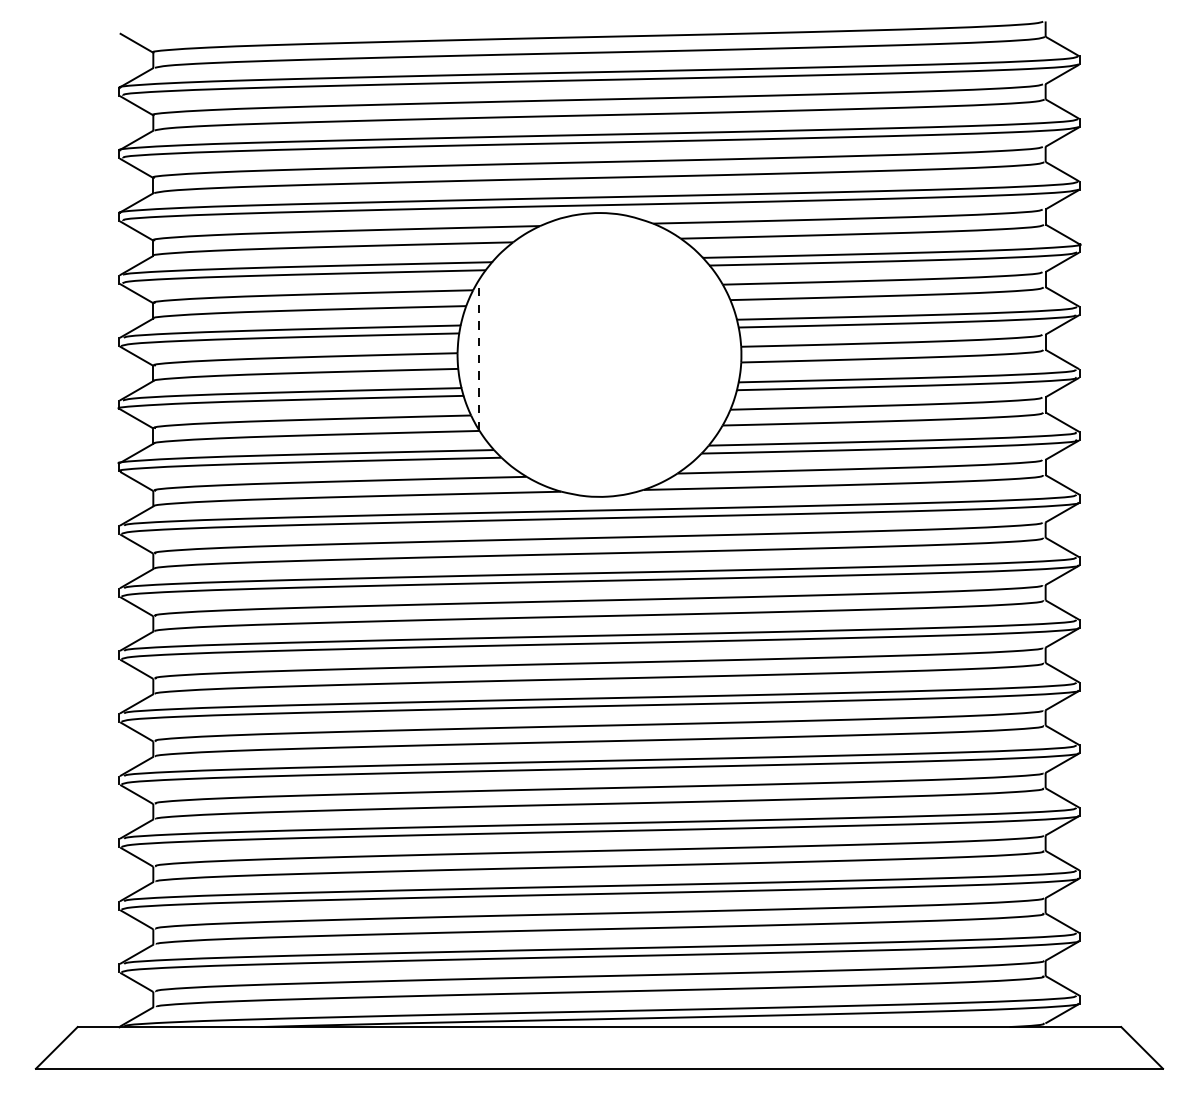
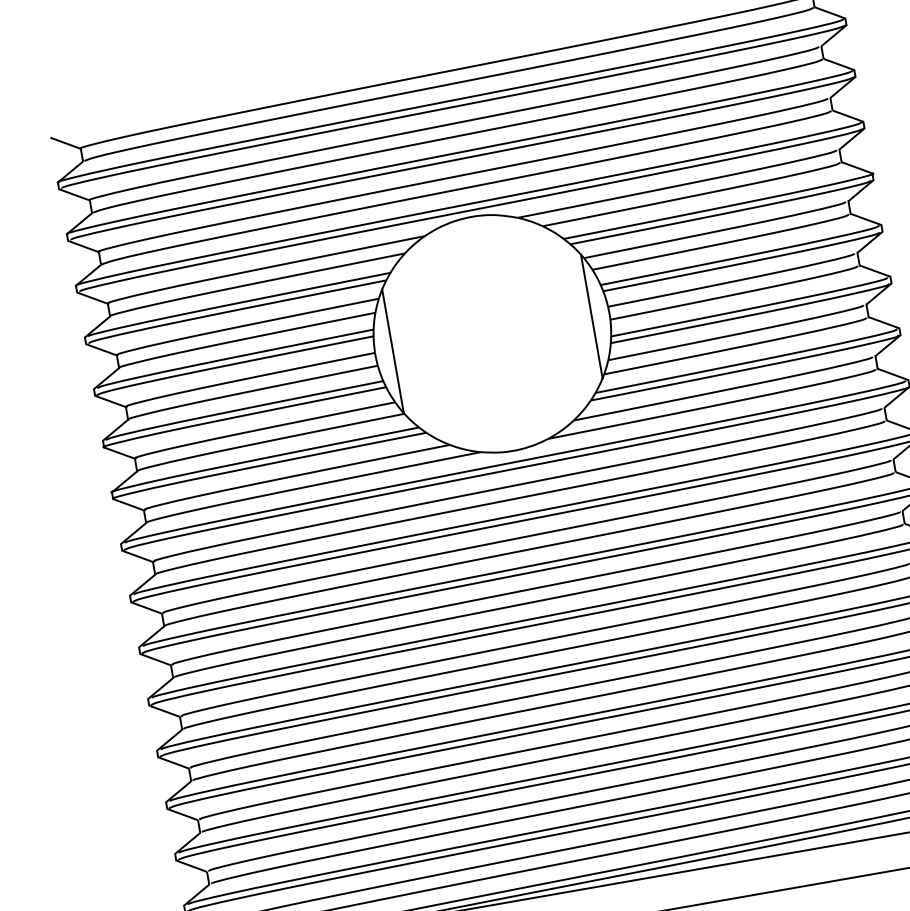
line: (479, 354) -> (393, 350), dashed -> solid
line: (720, 354) -> (592, 316), added

